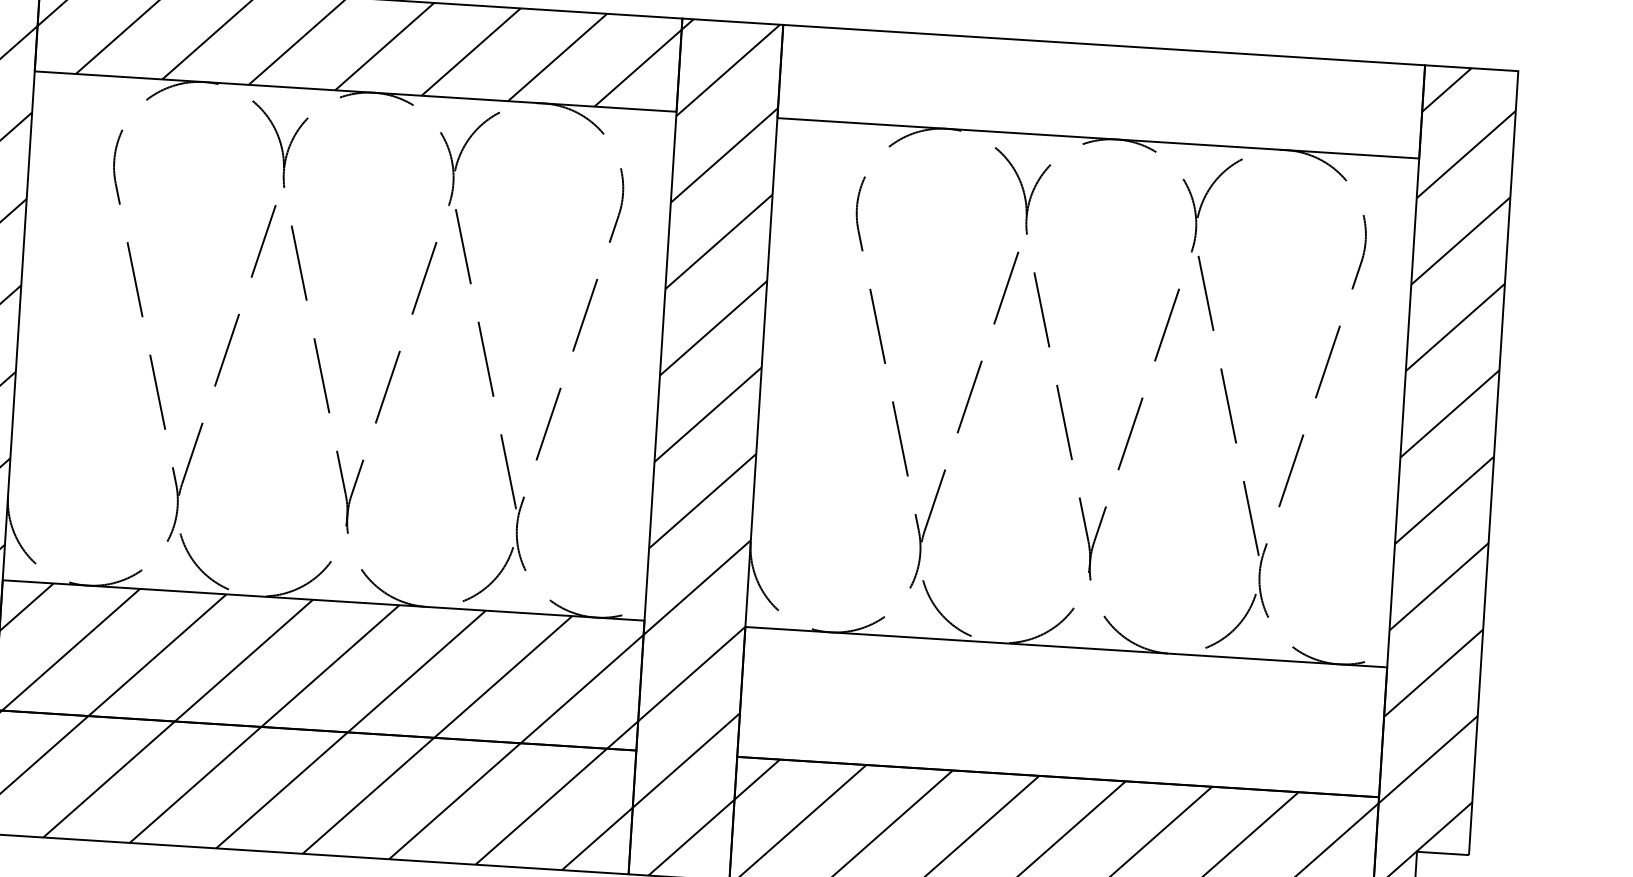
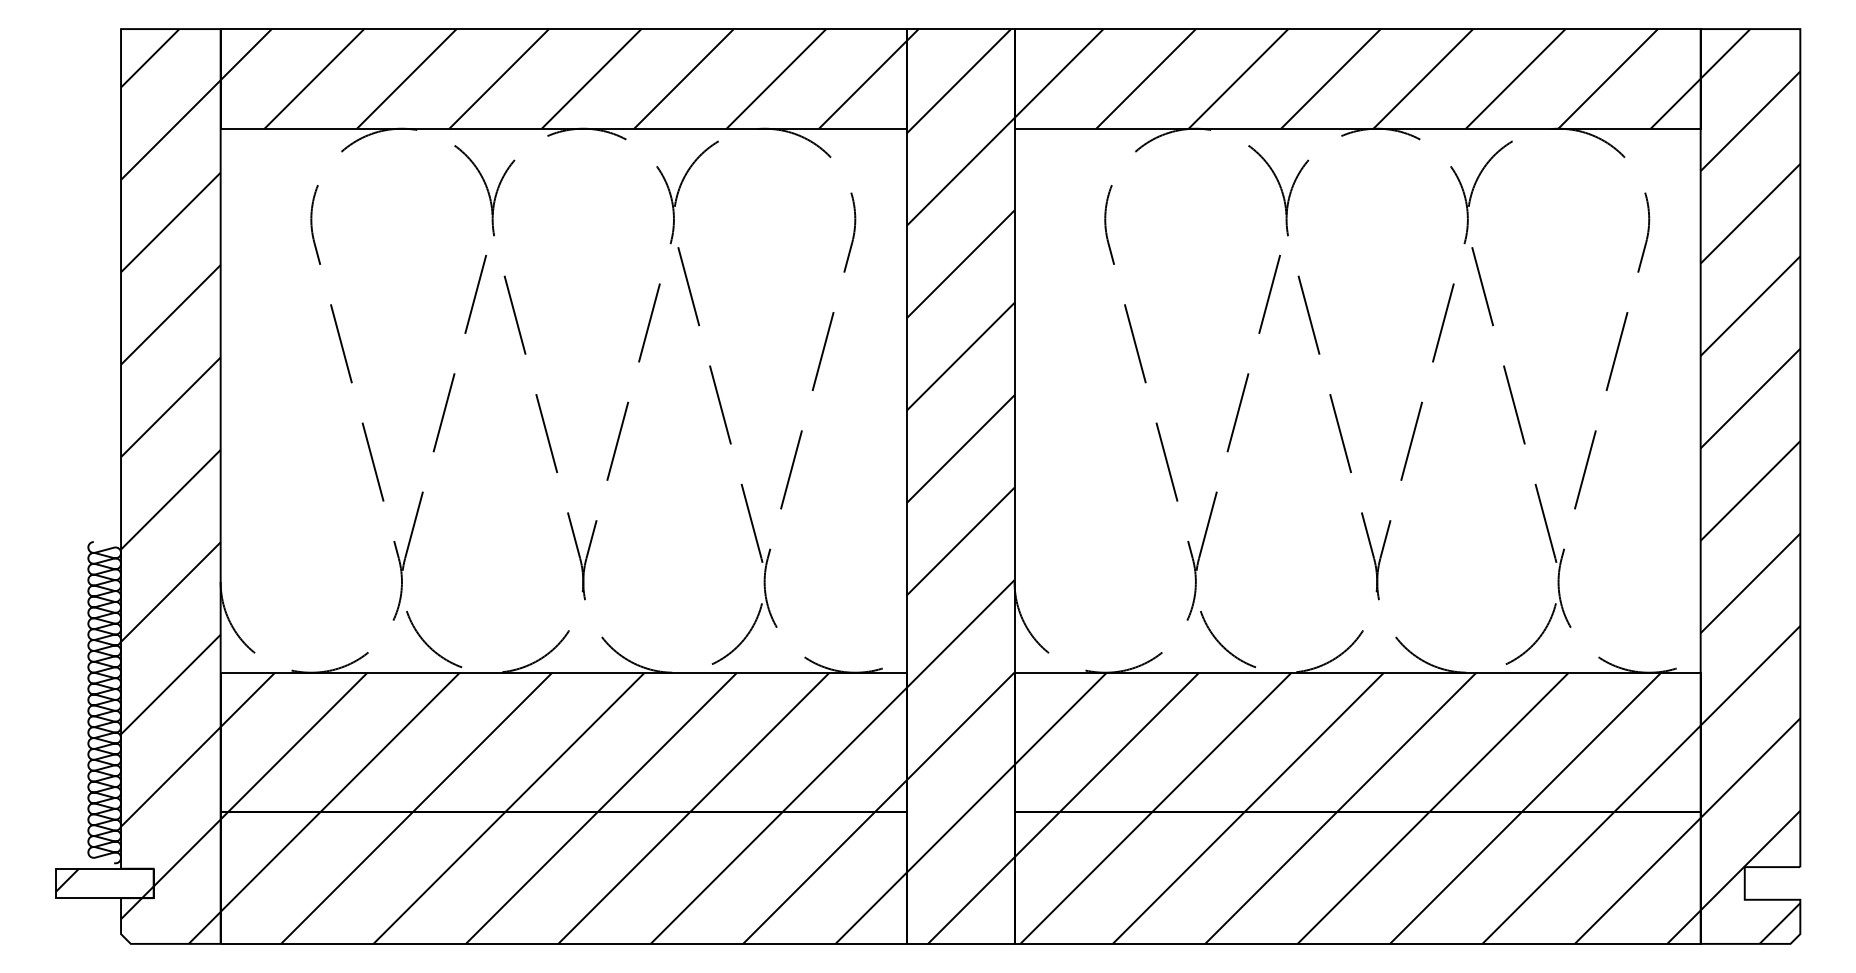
hatch: (1101, 91) -> (1357, 78), added
hatch: (1062, 711) -> (1357, 741), added

